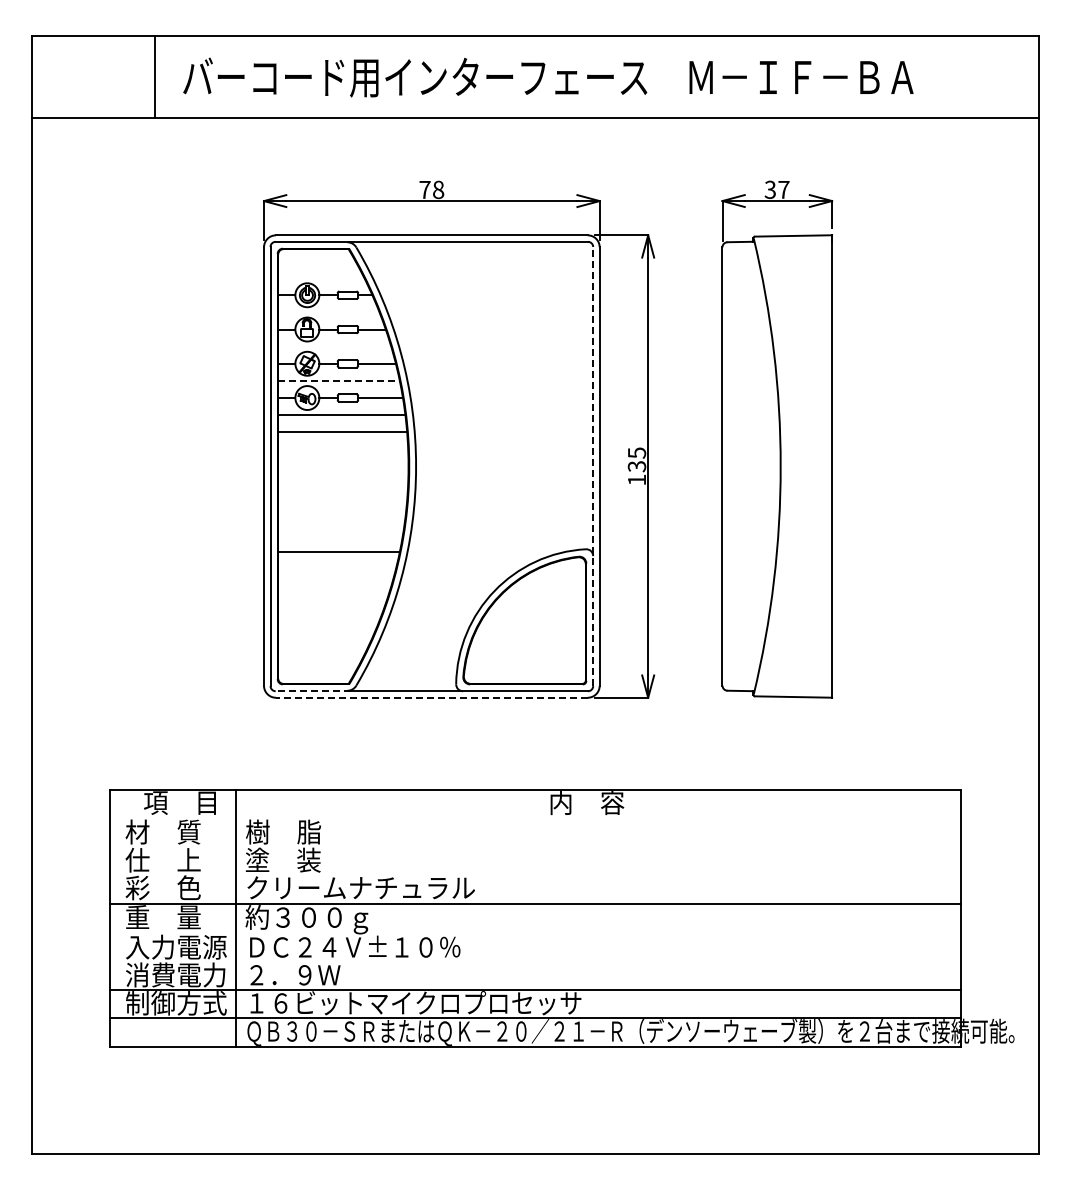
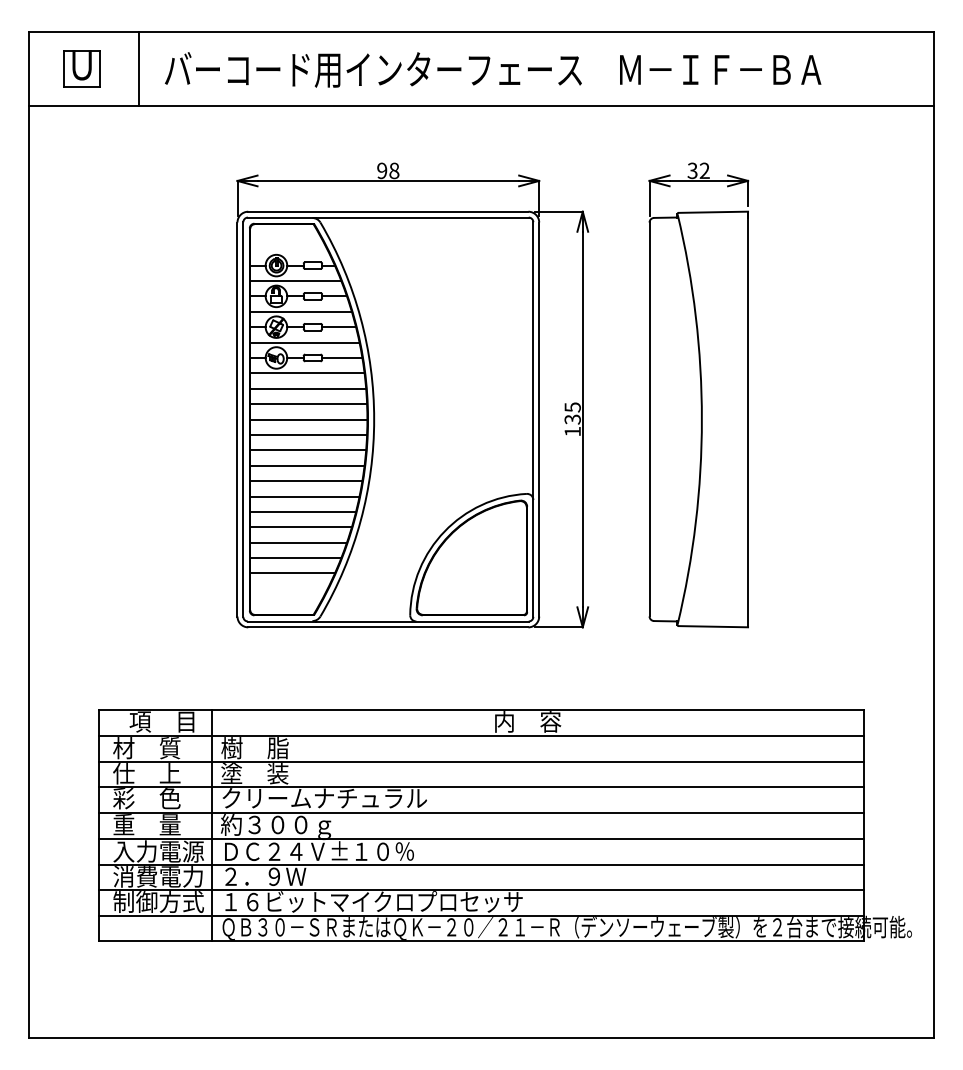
part: (90, 76) -> (81, 68), added
text: (424, 189) -> (381, 170), 78 -> 98
text: (783, 189) -> (704, 170), 37 -> 32
line: (328, 312) -> (295, 281), added
line: (334, 346) -> (300, 311), added
line: (339, 380) -> (305, 342), dashed -> solid
line: (343, 449) -> (308, 404), added
line: (343, 466) -> (308, 419), added
line: (593, 466) -> (533, 419), dashed -> solid
line: (343, 483) -> (308, 434), added
line: (342, 500) -> (308, 450), added
line: (341, 517) -> (307, 465), added
line: (340, 535) -> (306, 481), added
line: (336, 569) -> (302, 512), added
line: (334, 586) -> (300, 527), added
line: (331, 603) -> (298, 542), added
line: (328, 620) -> (295, 557), added
line: (325, 637) -> (292, 573), added
line: (313, 691) -> (281, 621), dashed -> solid
line: (431, 697) -> (388, 627), dashed -> solid
line: (535, 818) -> (481, 735), added
line: (535, 847) -> (481, 761), added
line: (535, 875) -> (481, 787), added
line: (535, 933) -> (481, 839), added
line: (535, 961) -> (481, 864), added

